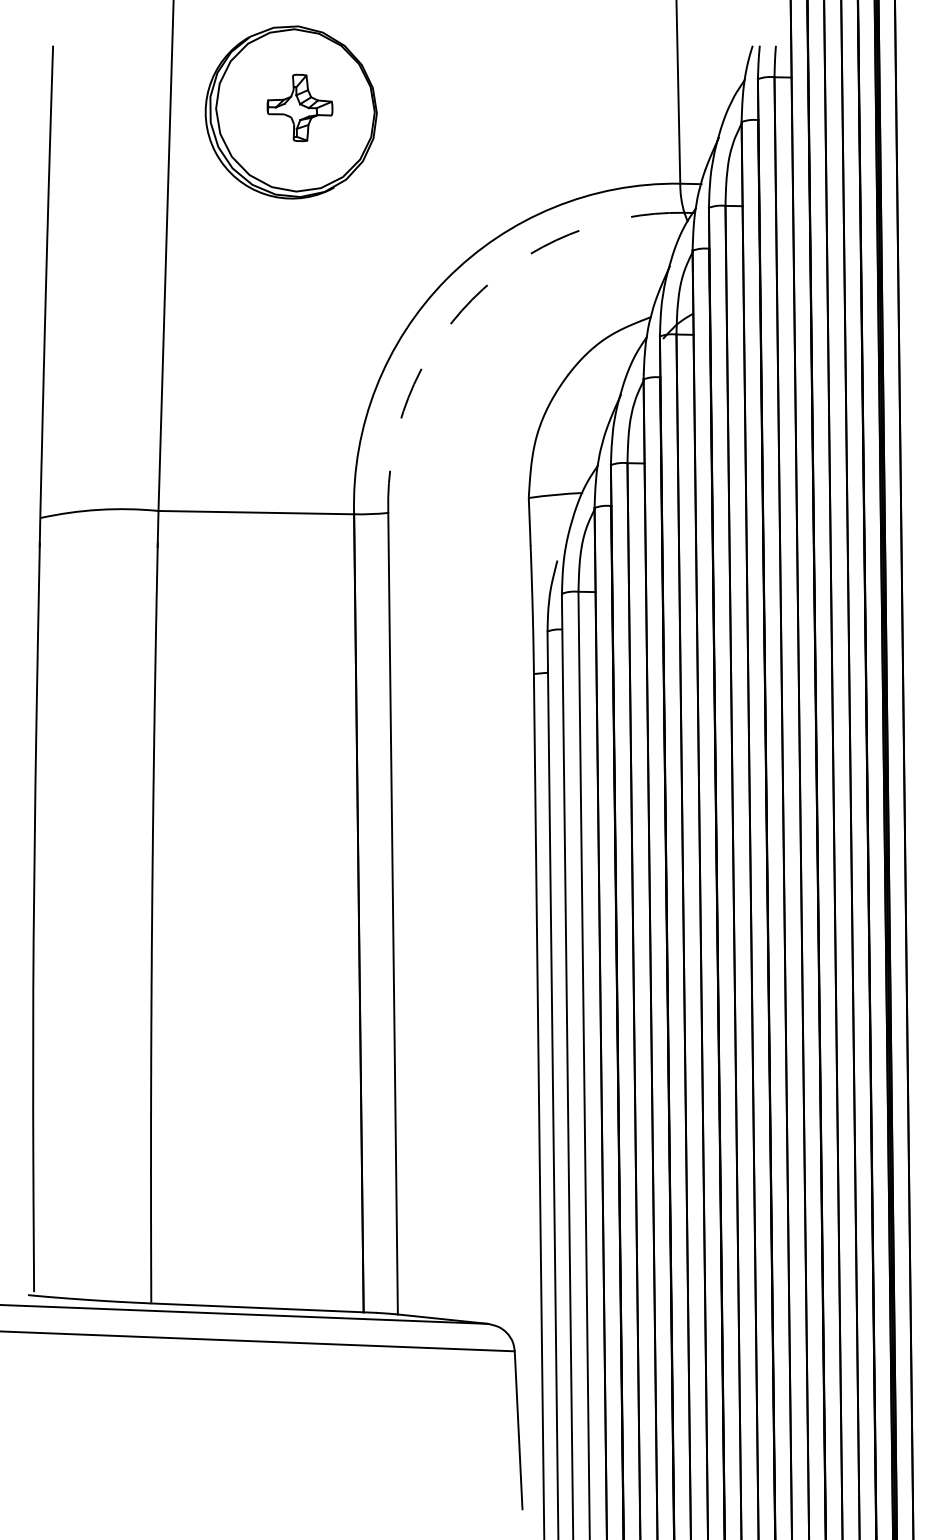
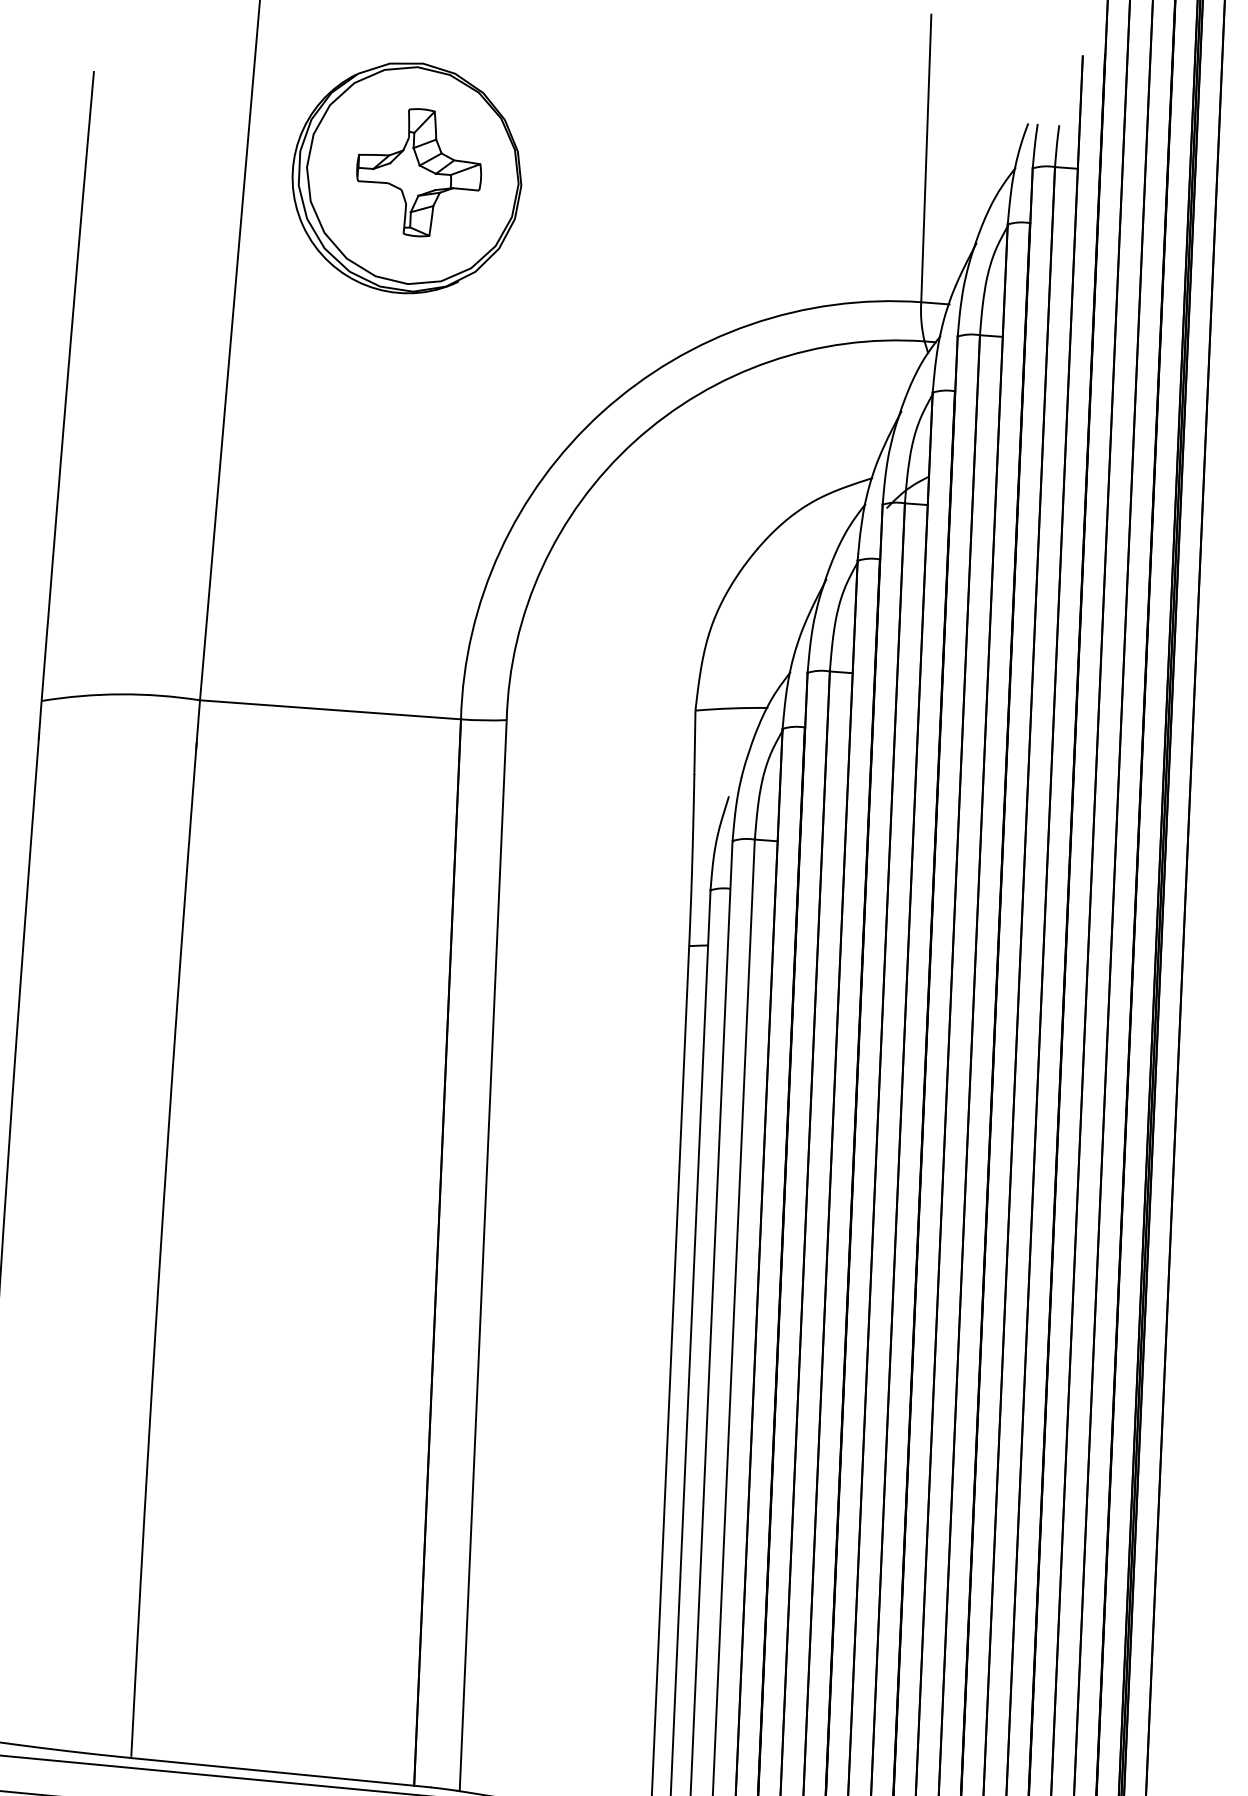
part: (299, 107) -> (418, 172), size x1.43
arc: (472, 299) -> (635, 441), dashed -> solid

